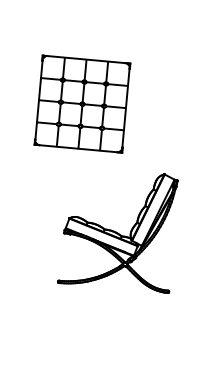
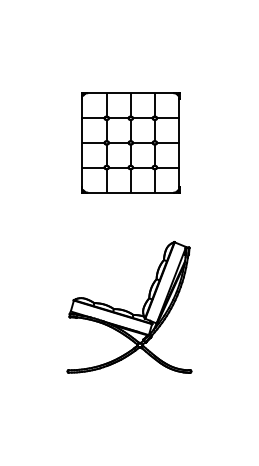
part: (82, 103) -> (130, 142), moved

